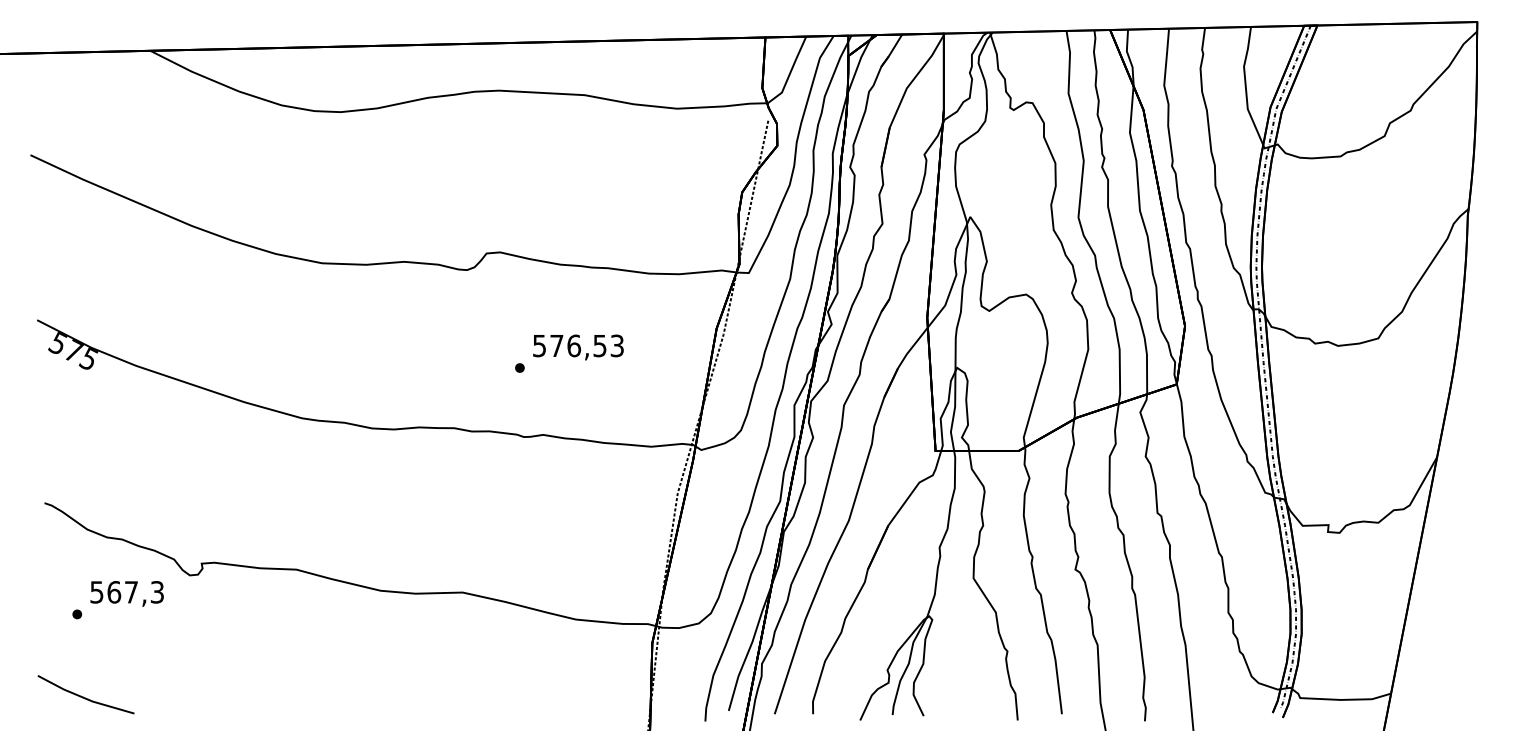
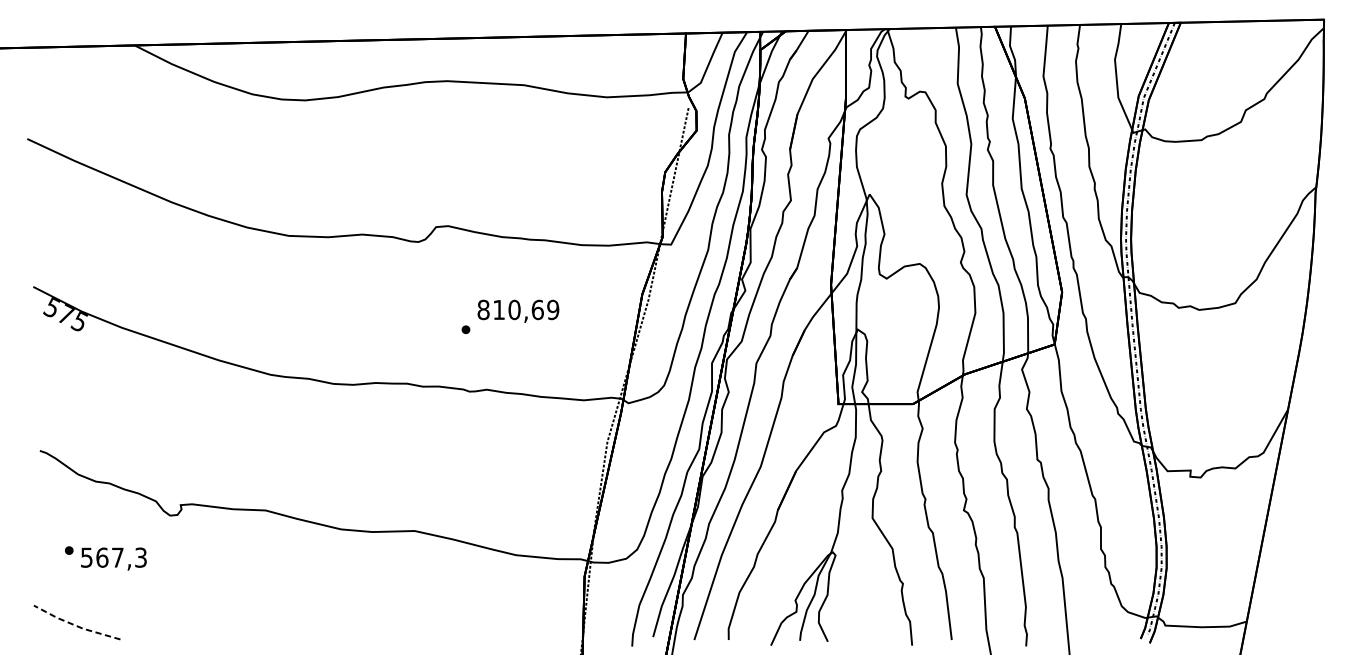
text: (577, 345) -> (517, 309), 576,53 -> 810,69
text: (126, 593) -> (113, 558), moved
line: (84, 698) -> (75, 625), solid -> dashed

